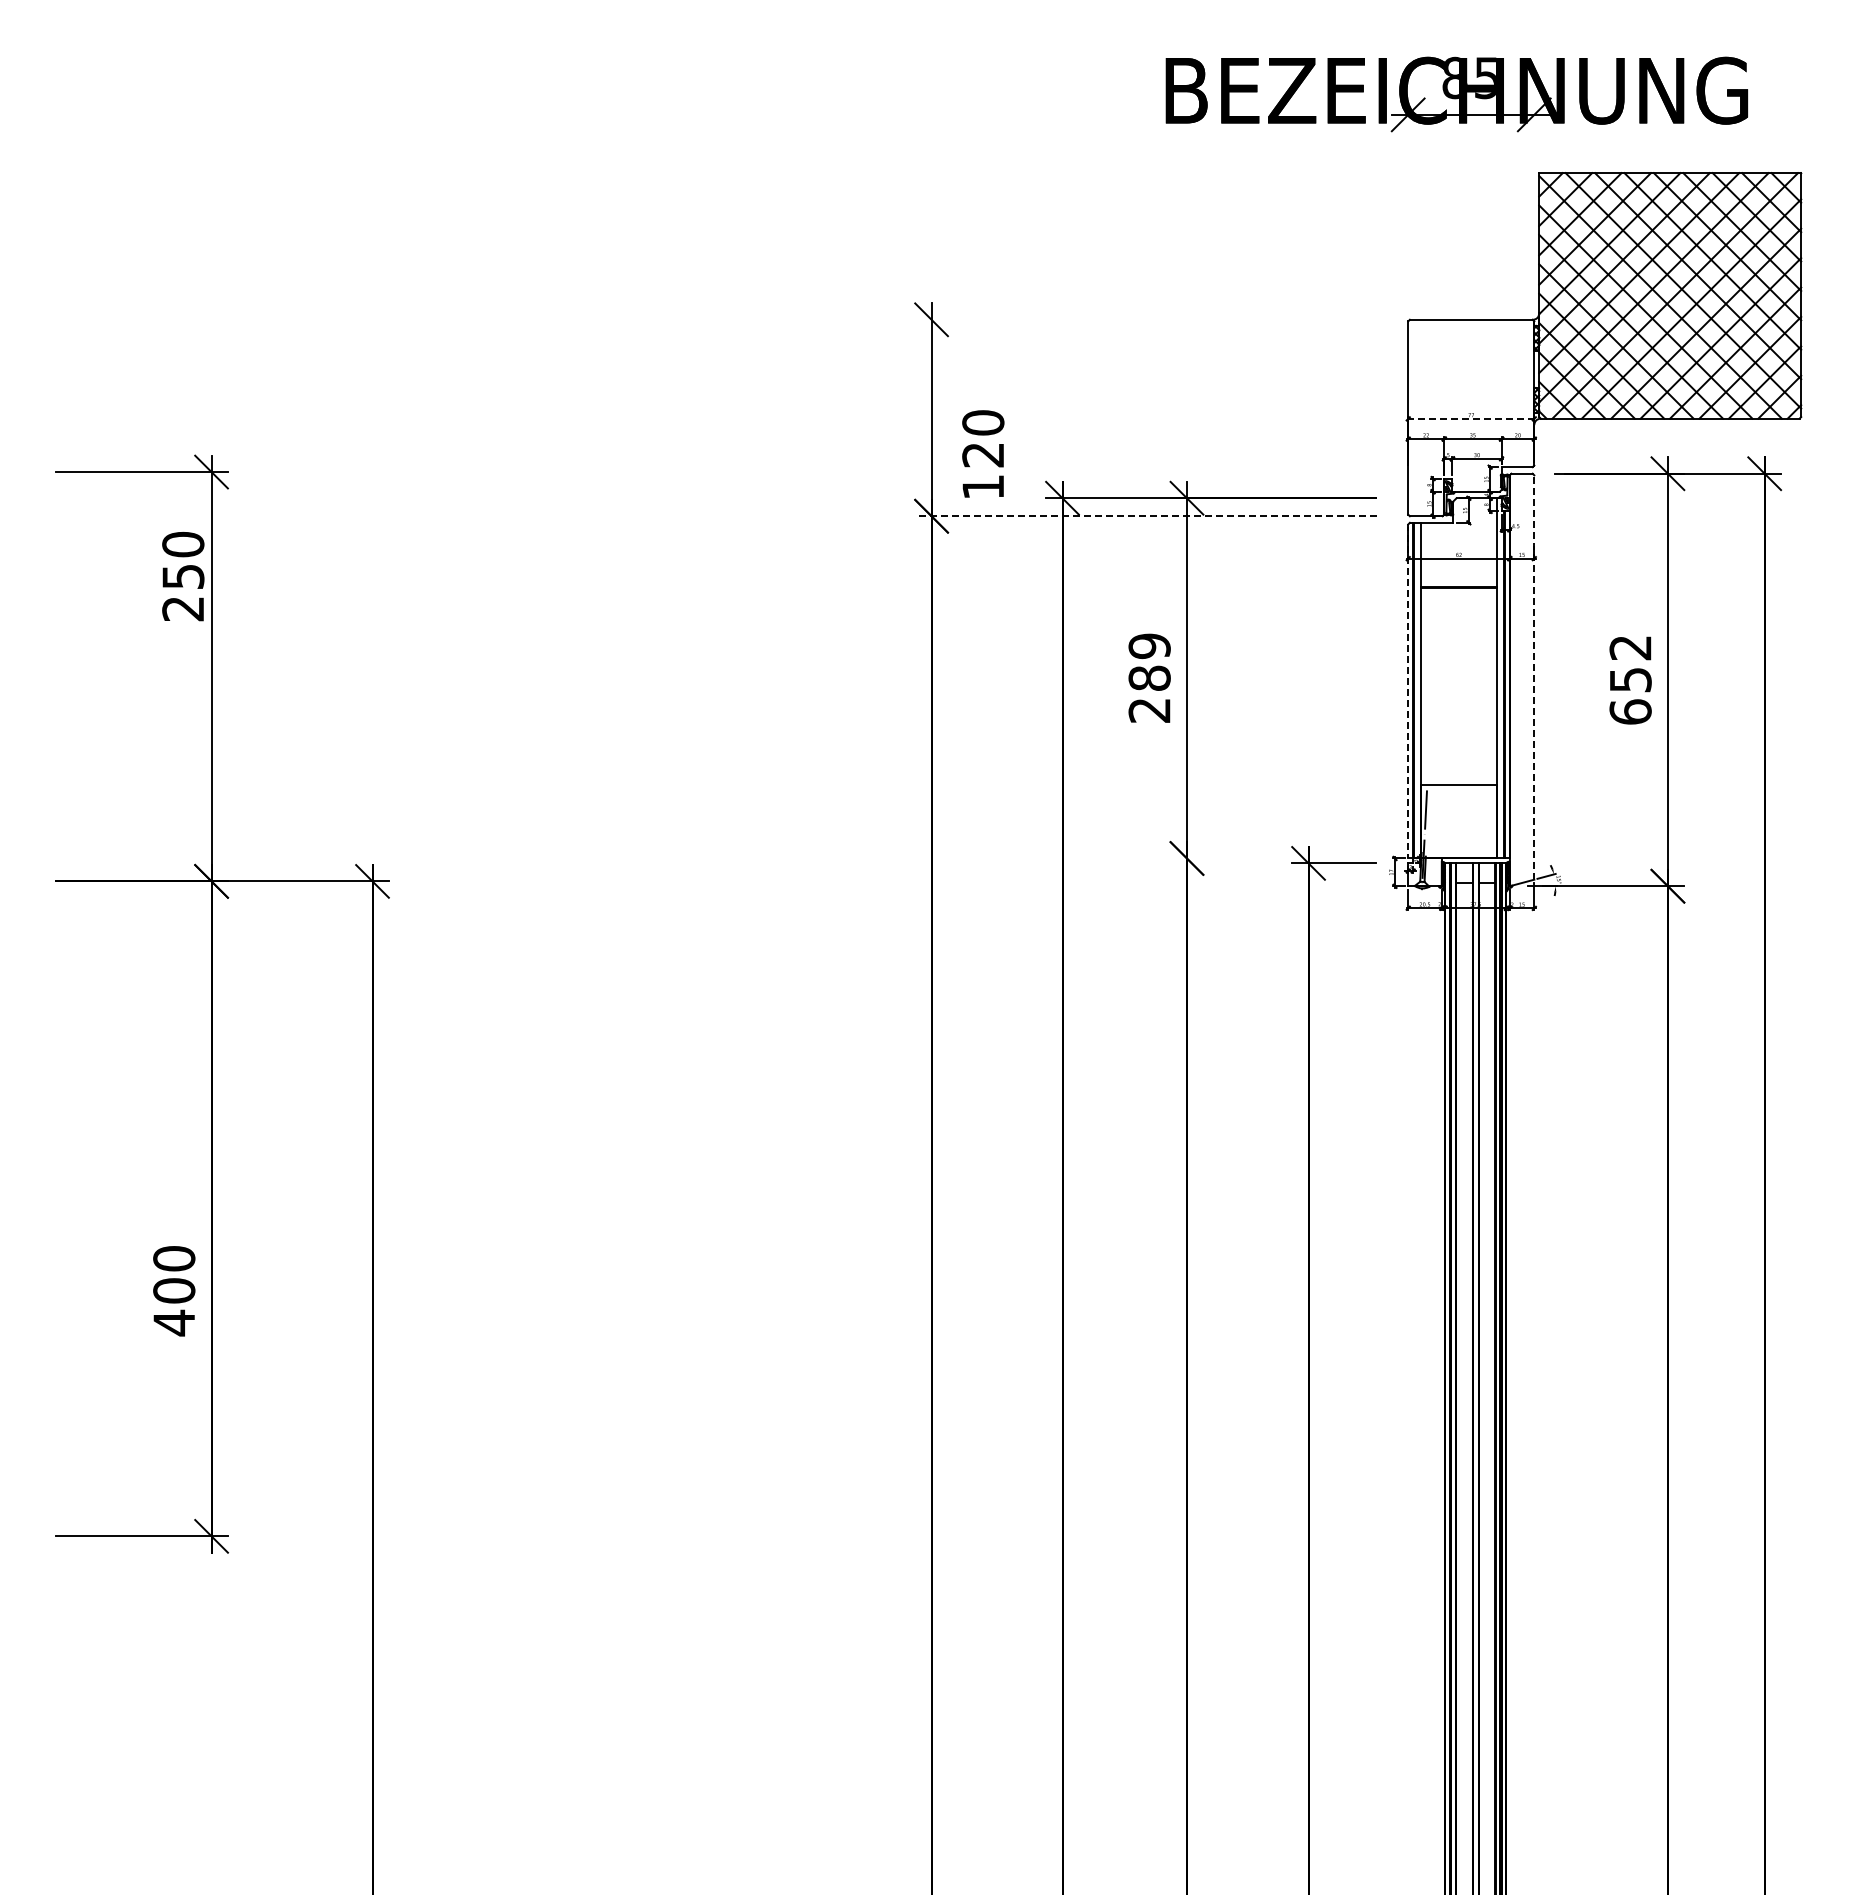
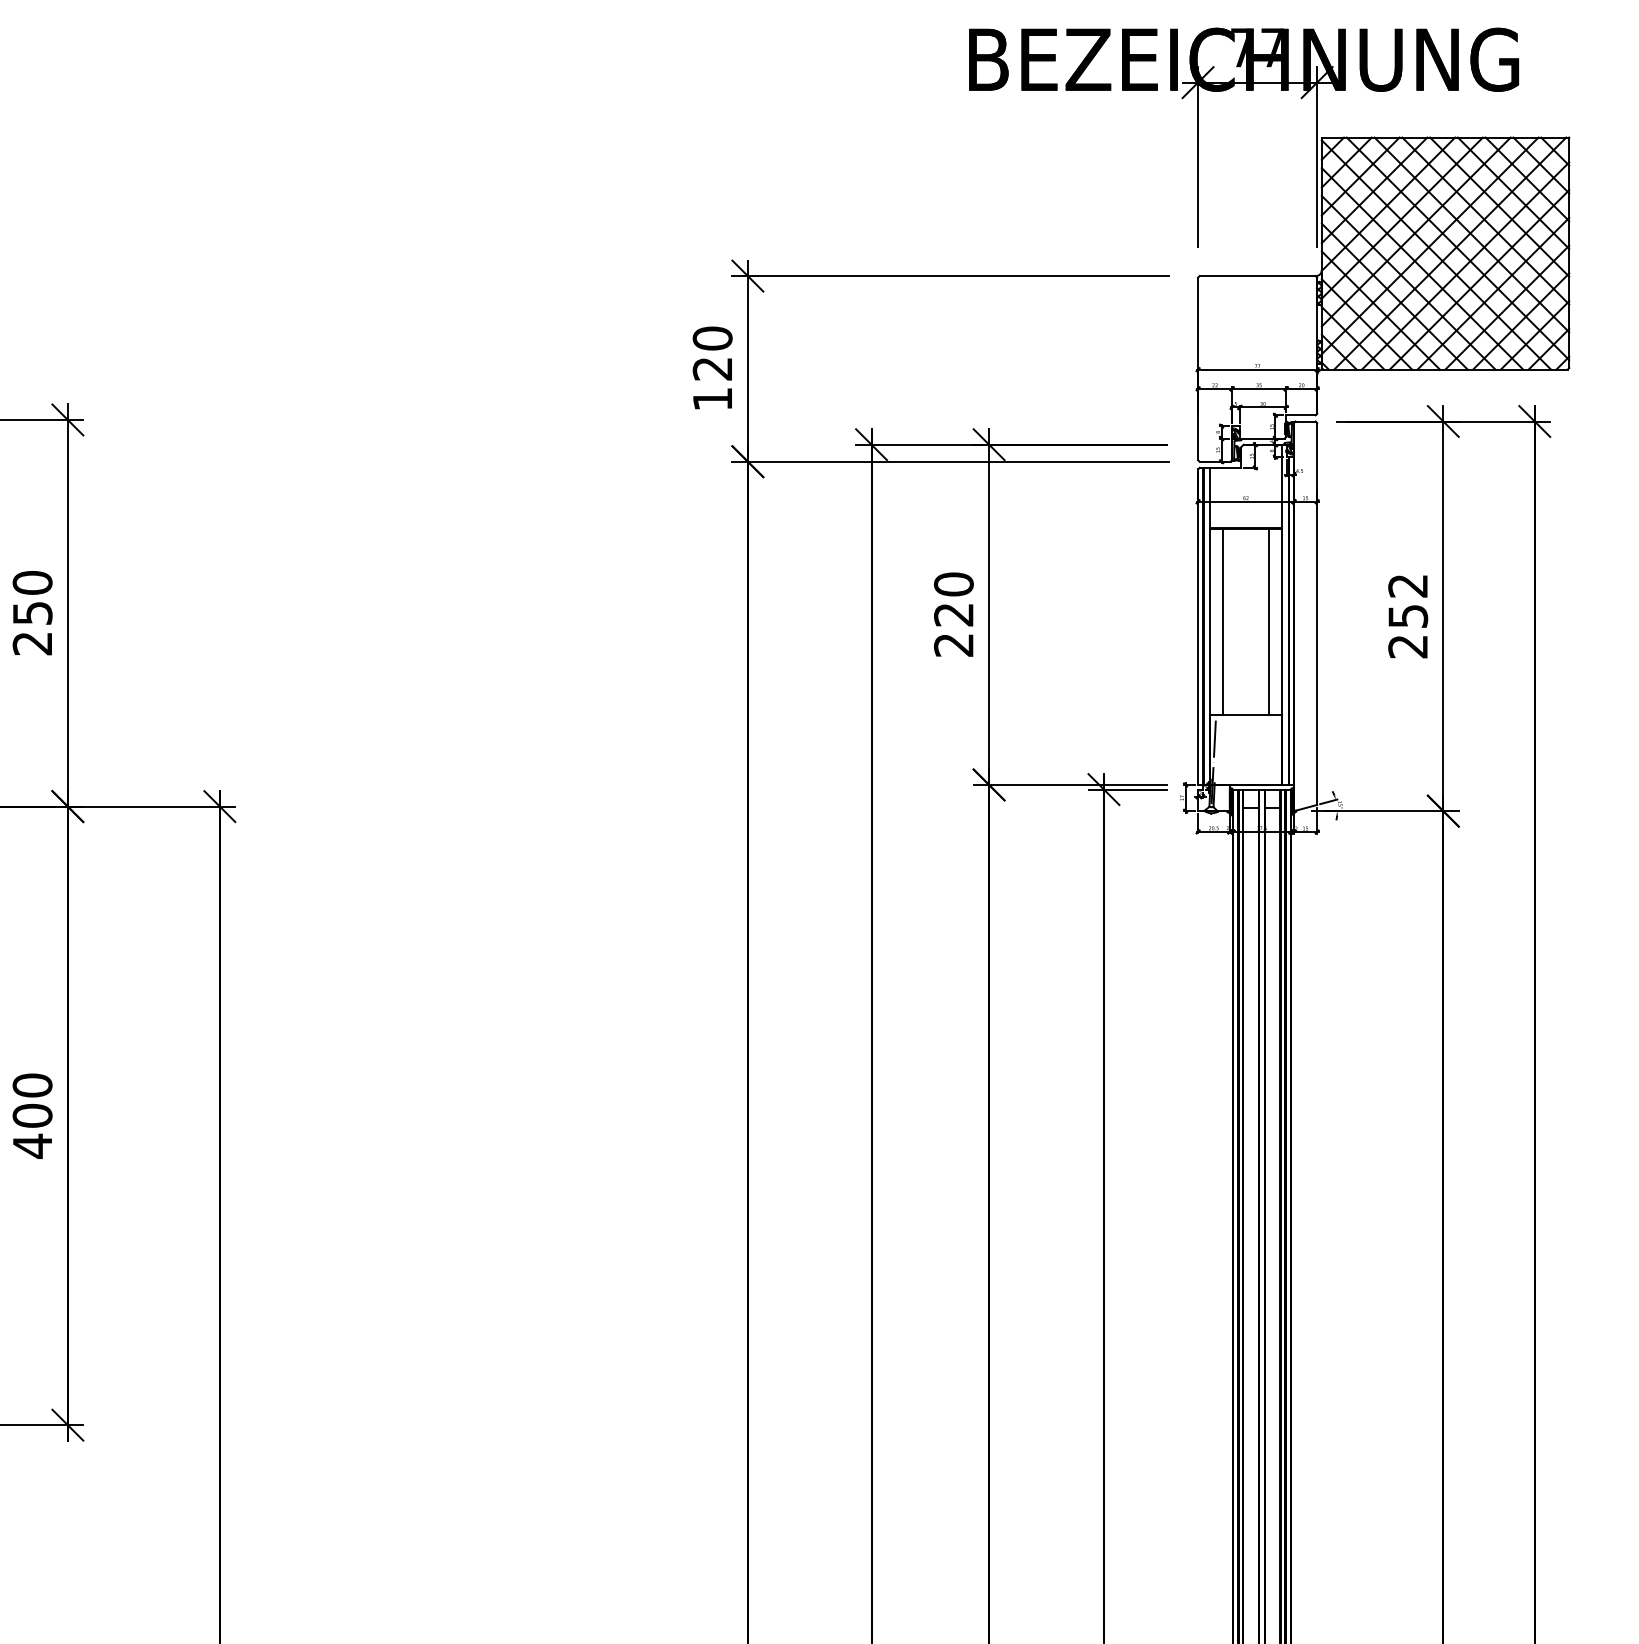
text: (1470, 77) -> (1256, 47), 85 -> 77
line: (1408, 193) -> (1198, 156), added
line: (1534, 193) -> (1317, 156), added
line: (1146, 319) -> (950, 275), added
line: (1471, 418) -> (1257, 369), dashed -> solid
text: (983, 453) -> (712, 367), moved
line: (1146, 516) -> (950, 461), dashed -> solid
text: (183, 576) -> (32, 613), moved
text: (1149, 661) -> (953, 598), 289 -> 220
line: (1534, 677) -> (1317, 613), dashed -> solid
line: (1434, 685) -> (1222, 621), added
line: (1483, 685) -> (1269, 621), added
line: (1408, 691) -> (1198, 627), dashed -> solid
text: (1630, 711) -> (1408, 646), 652 -> 252
line: (1272, 858) -> (1069, 784), added
text: (174, 1291) -> (32, 1116), moved

